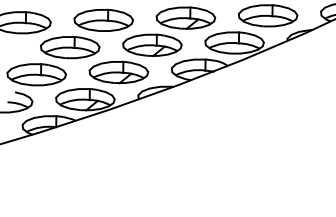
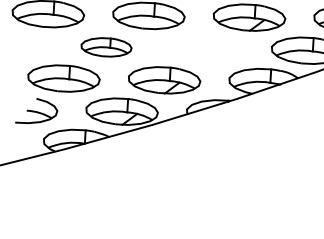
part: (152, 45) -> (207, 49), removed
part: (70, 47) -> (106, 47), size x0.7

